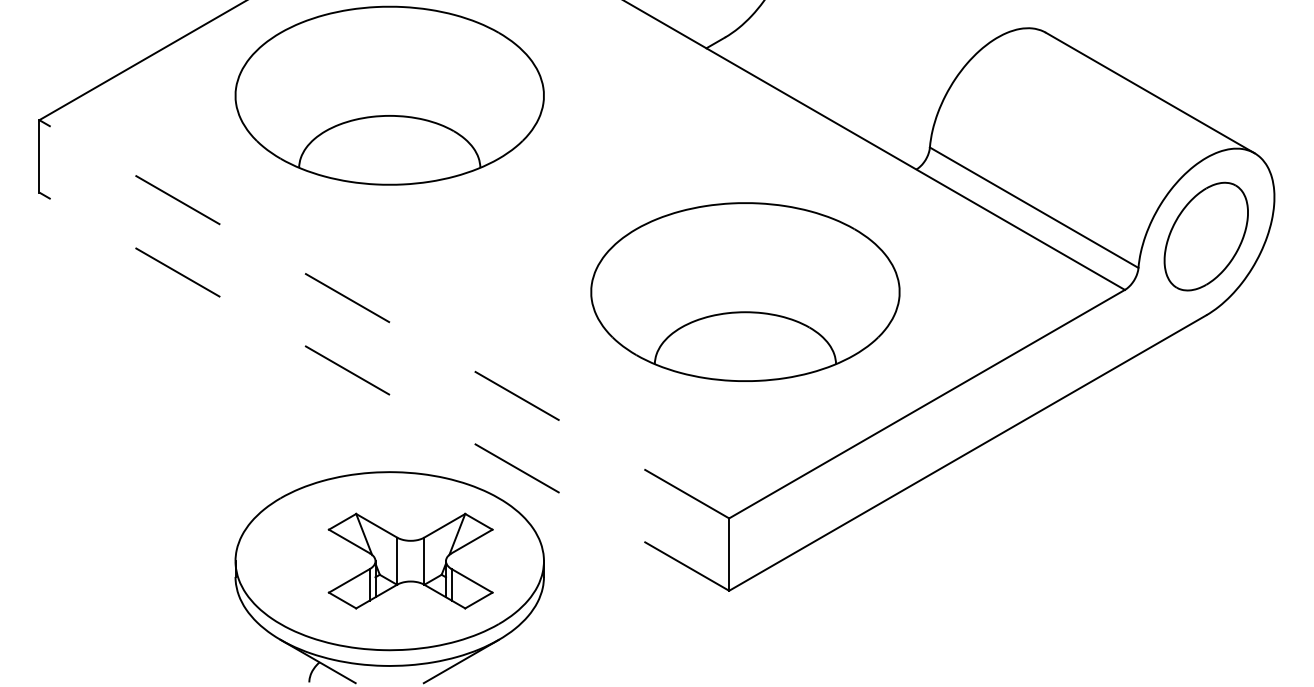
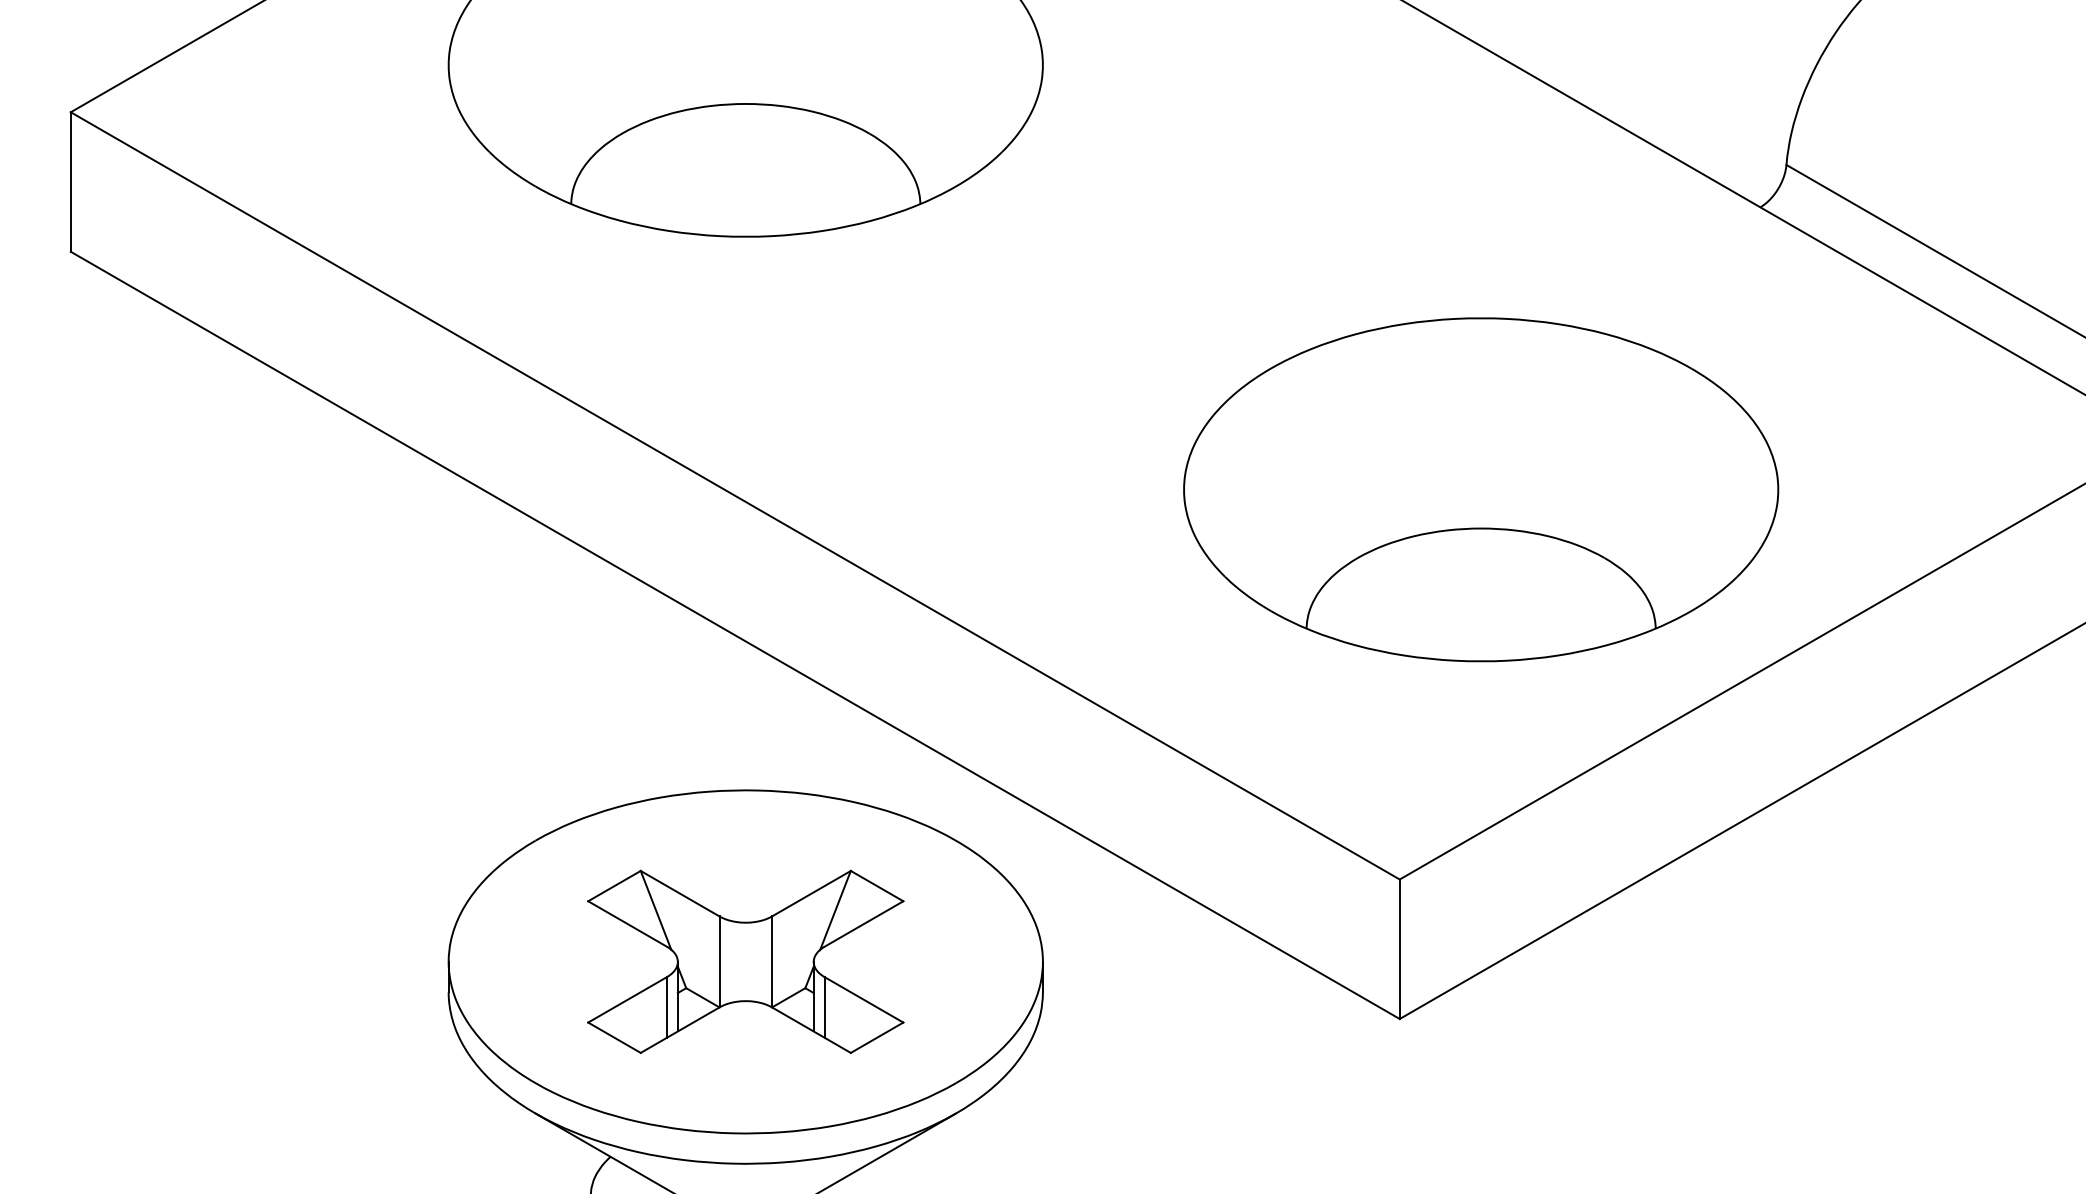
part: (745, 291) -> (1481, 488), moved
line: (383, 319) -> (733, 496), dashed -> solid
line: (383, 391) -> (733, 635), dashed -> solid
part: (410, 560) -> (745, 960), moved

